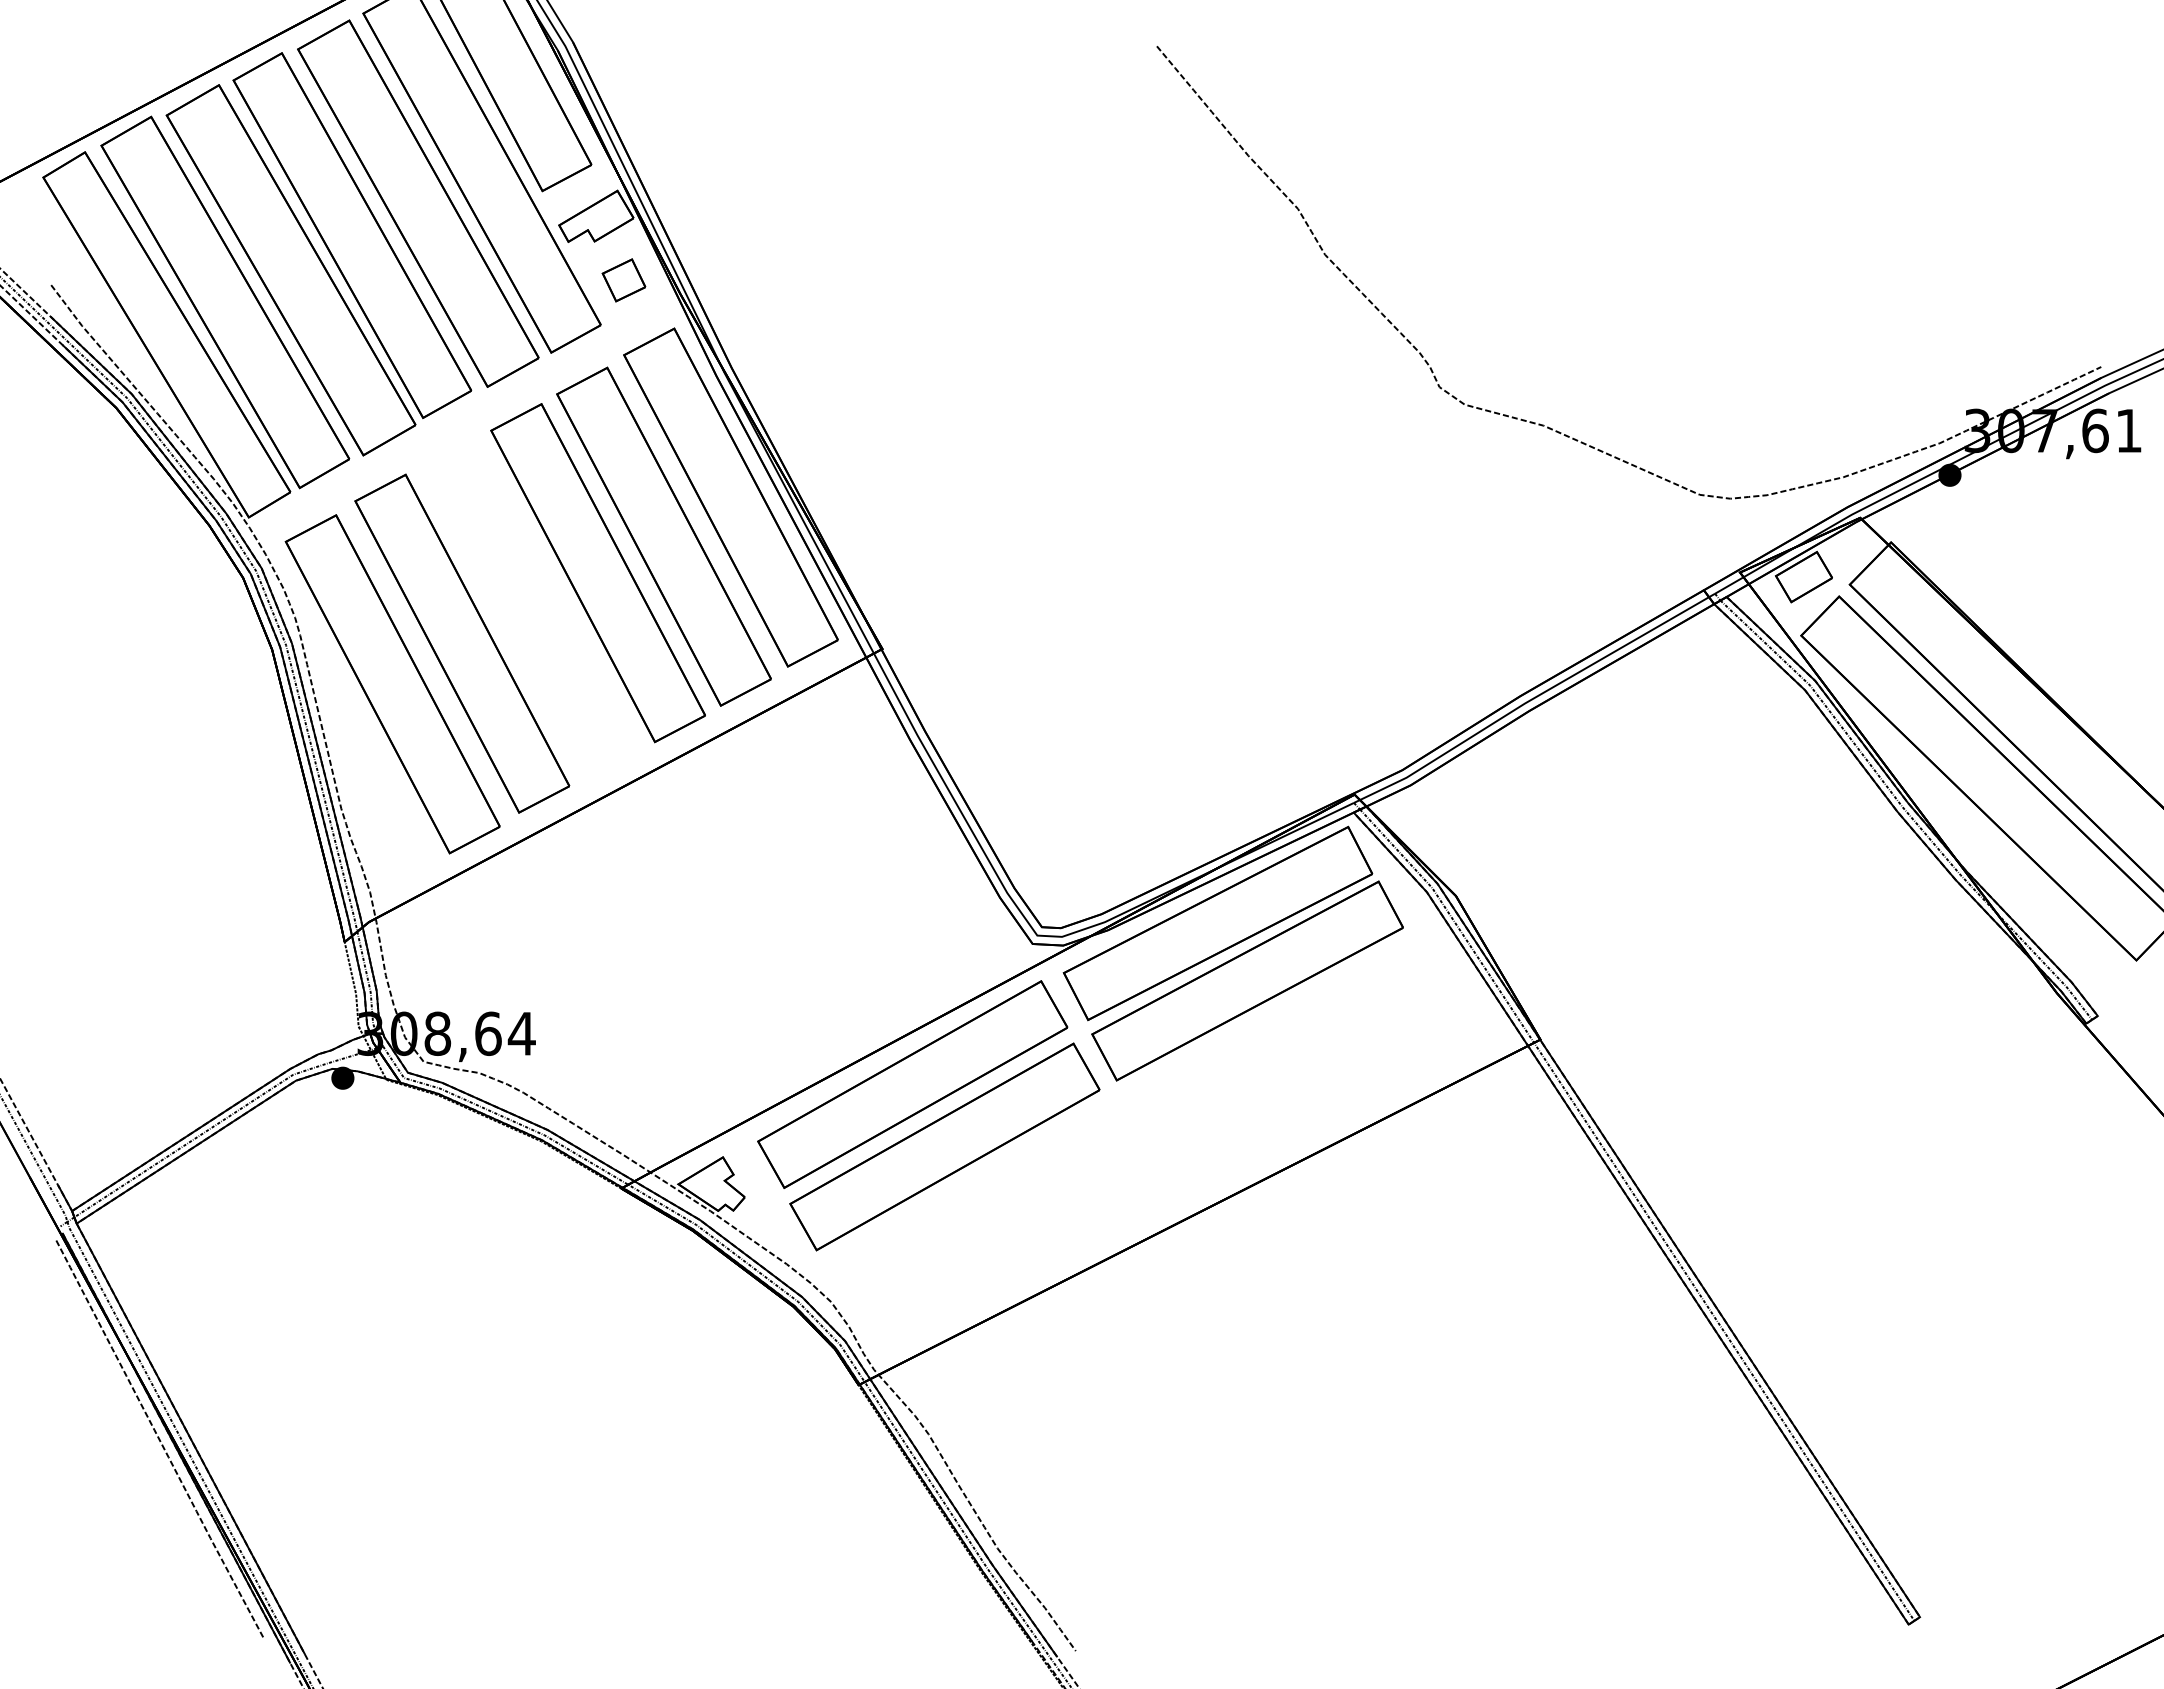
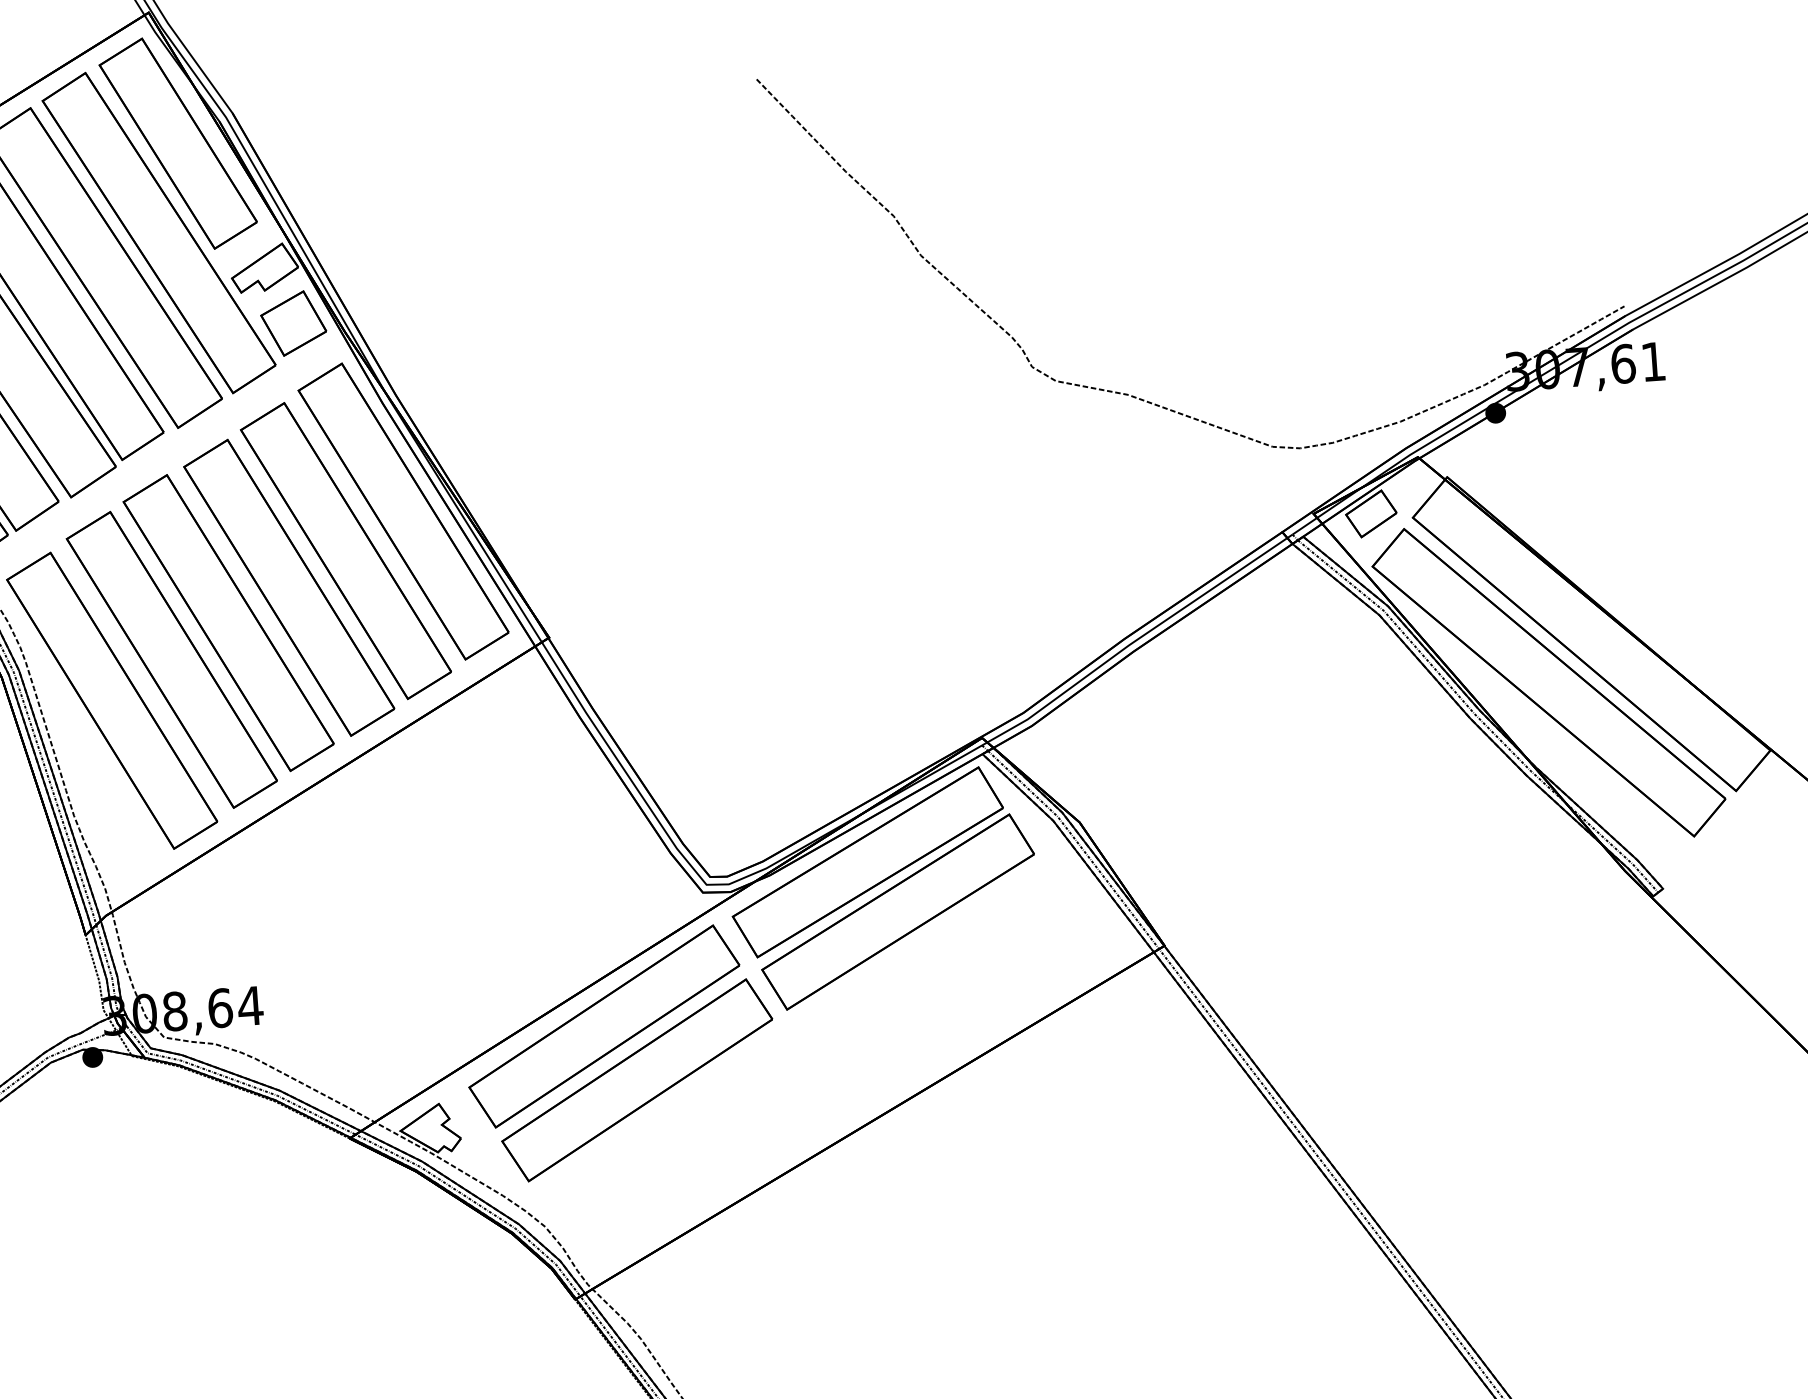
part: (623, 280) -> (293, 323), size x1.67
part: (528, 607) -> (229, 623), added

